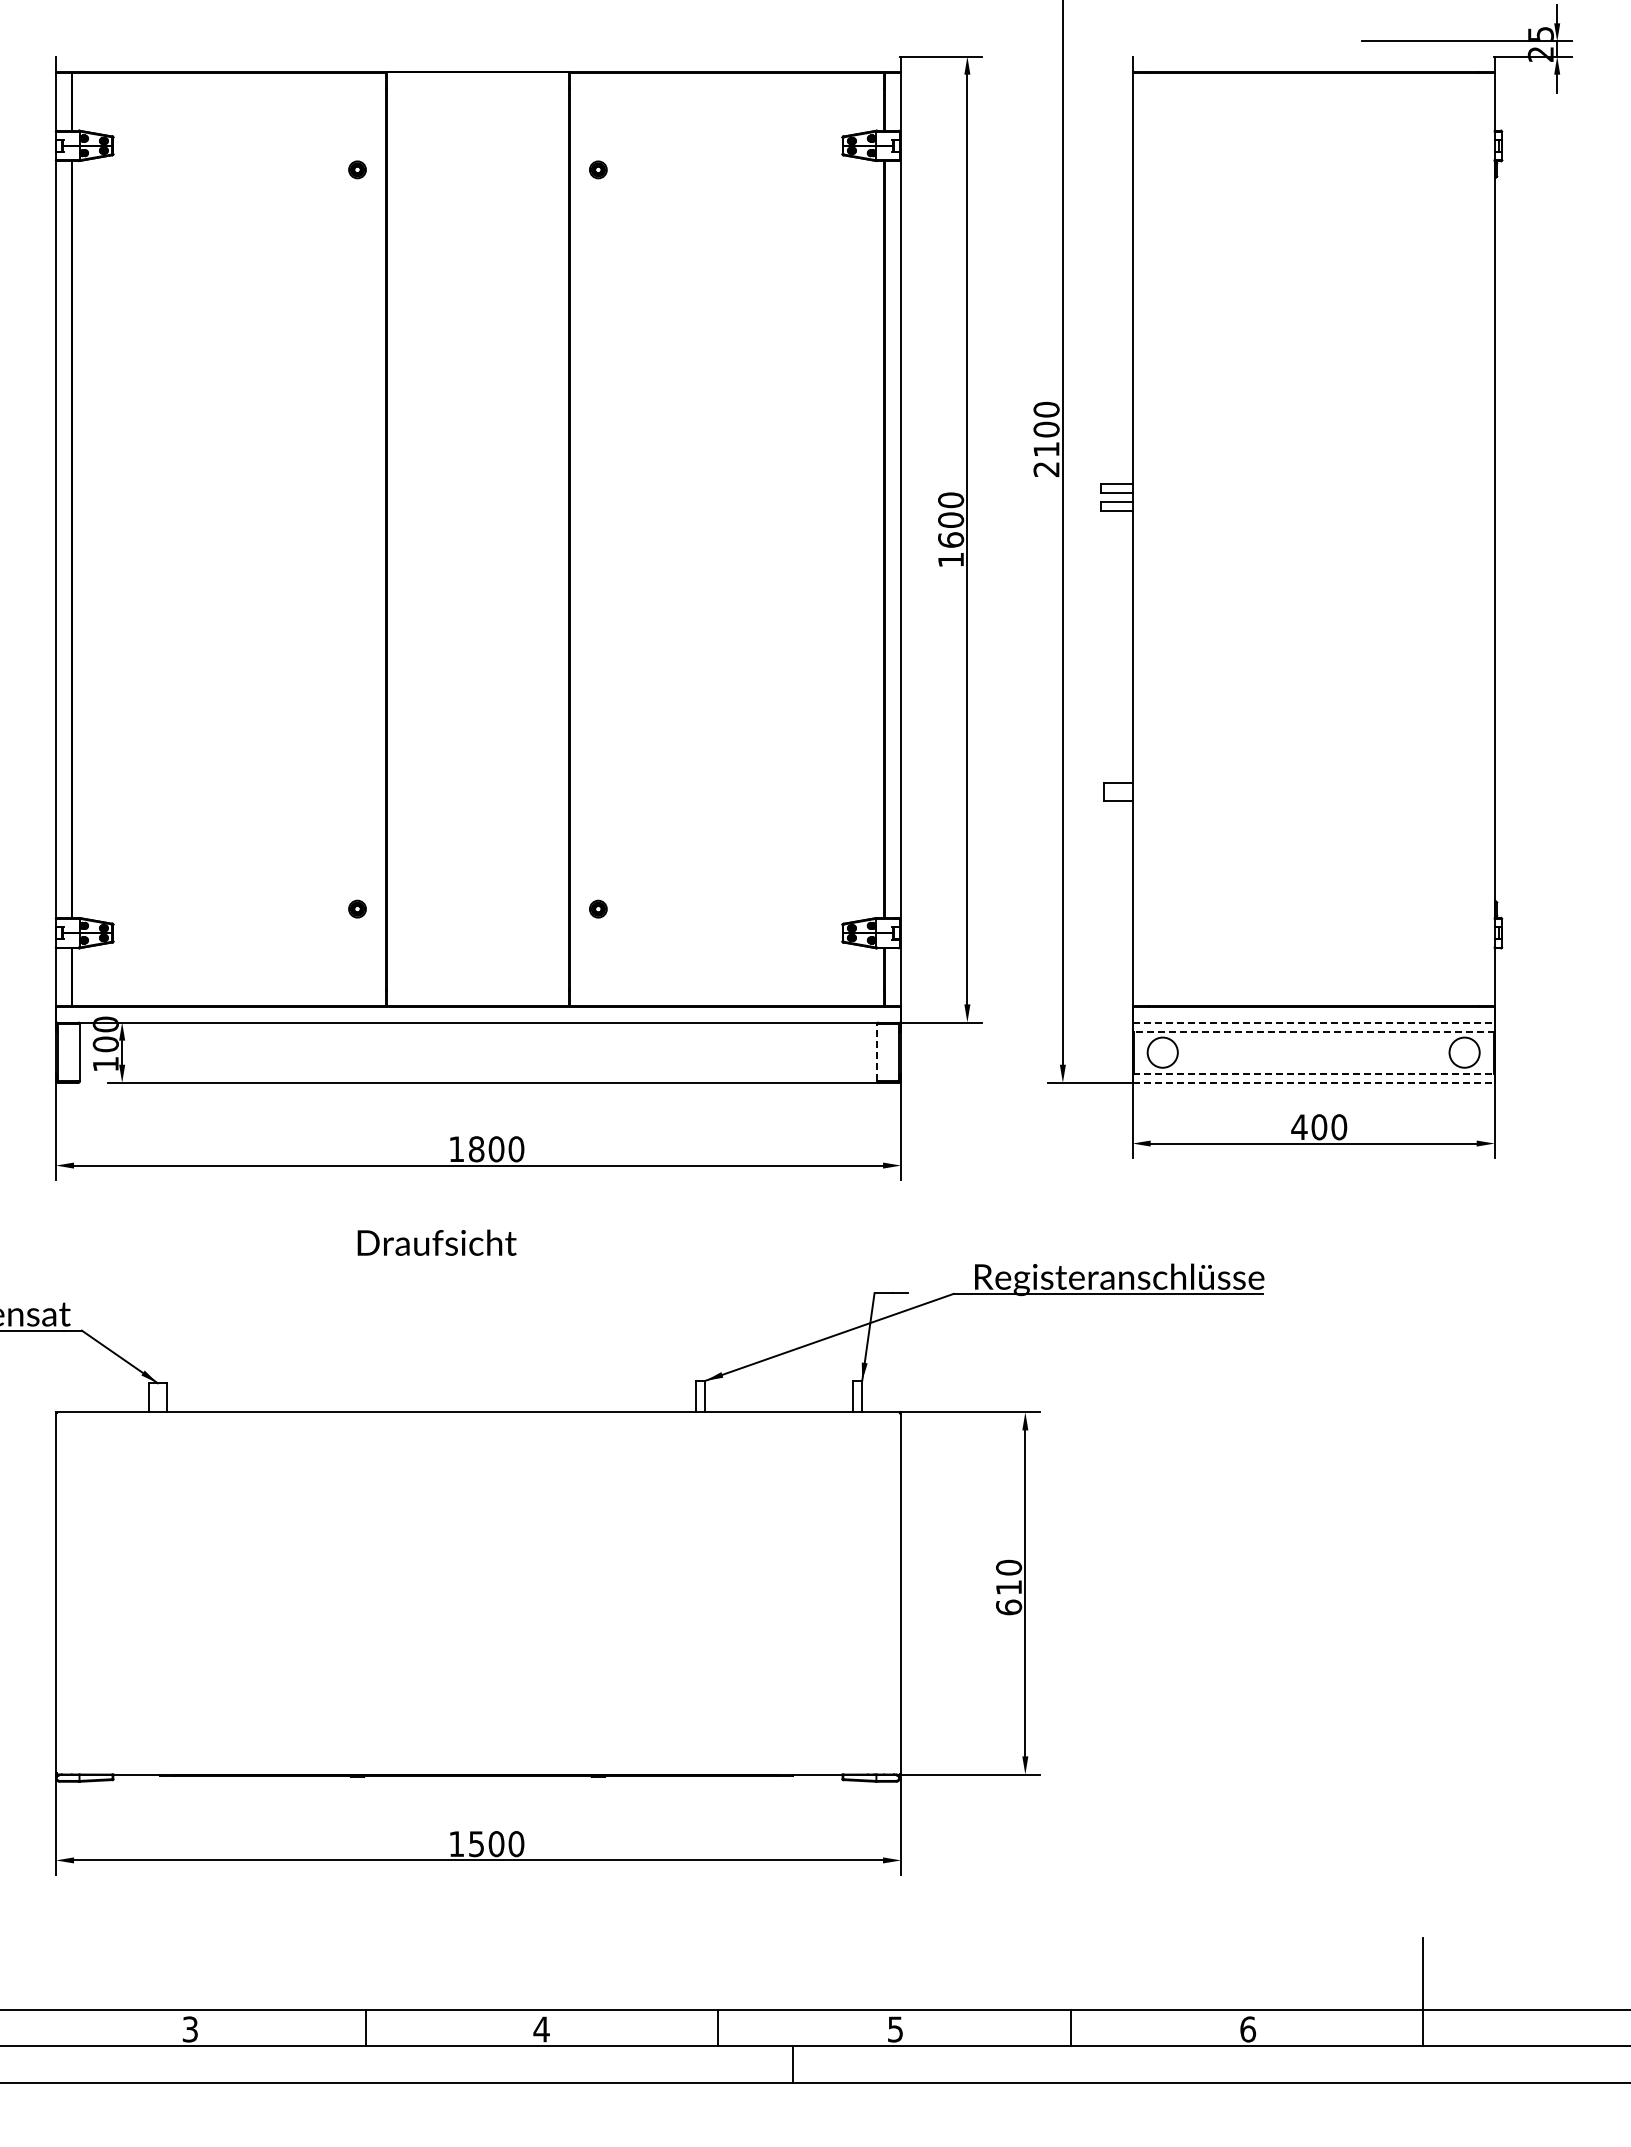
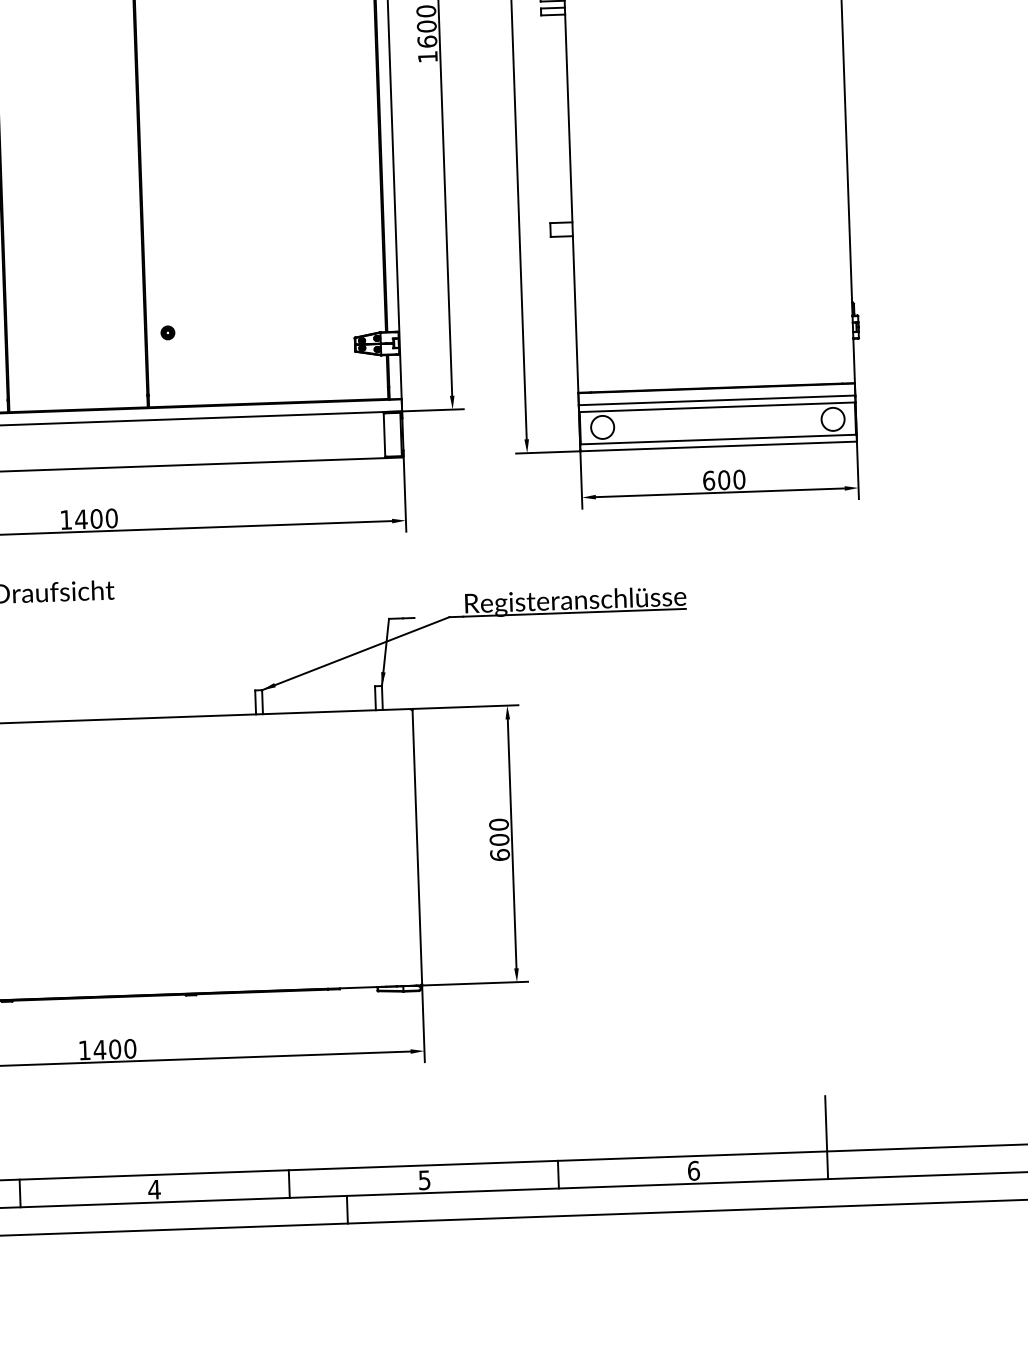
line: (1314, 1022) -> (717, 400), dashed -> solid
line: (1313, 1031) -> (717, 407), dashed -> solid
line: (877, 1052) -> (384, 434), dashed -> solid
line: (1314, 1073) -> (719, 439), dashed -> solid
line: (1314, 1082) -> (719, 446), dashed -> solid
text: (1299, 1127) -> (709, 480), 400 -> 600
text: (476, 1149) -> (81, 519), 1800 -> 1400
text: (1009, 1587) -> (499, 839), 610 -> 600
text: (476, 1844) -> (99, 1050), 1500 -> 1400

